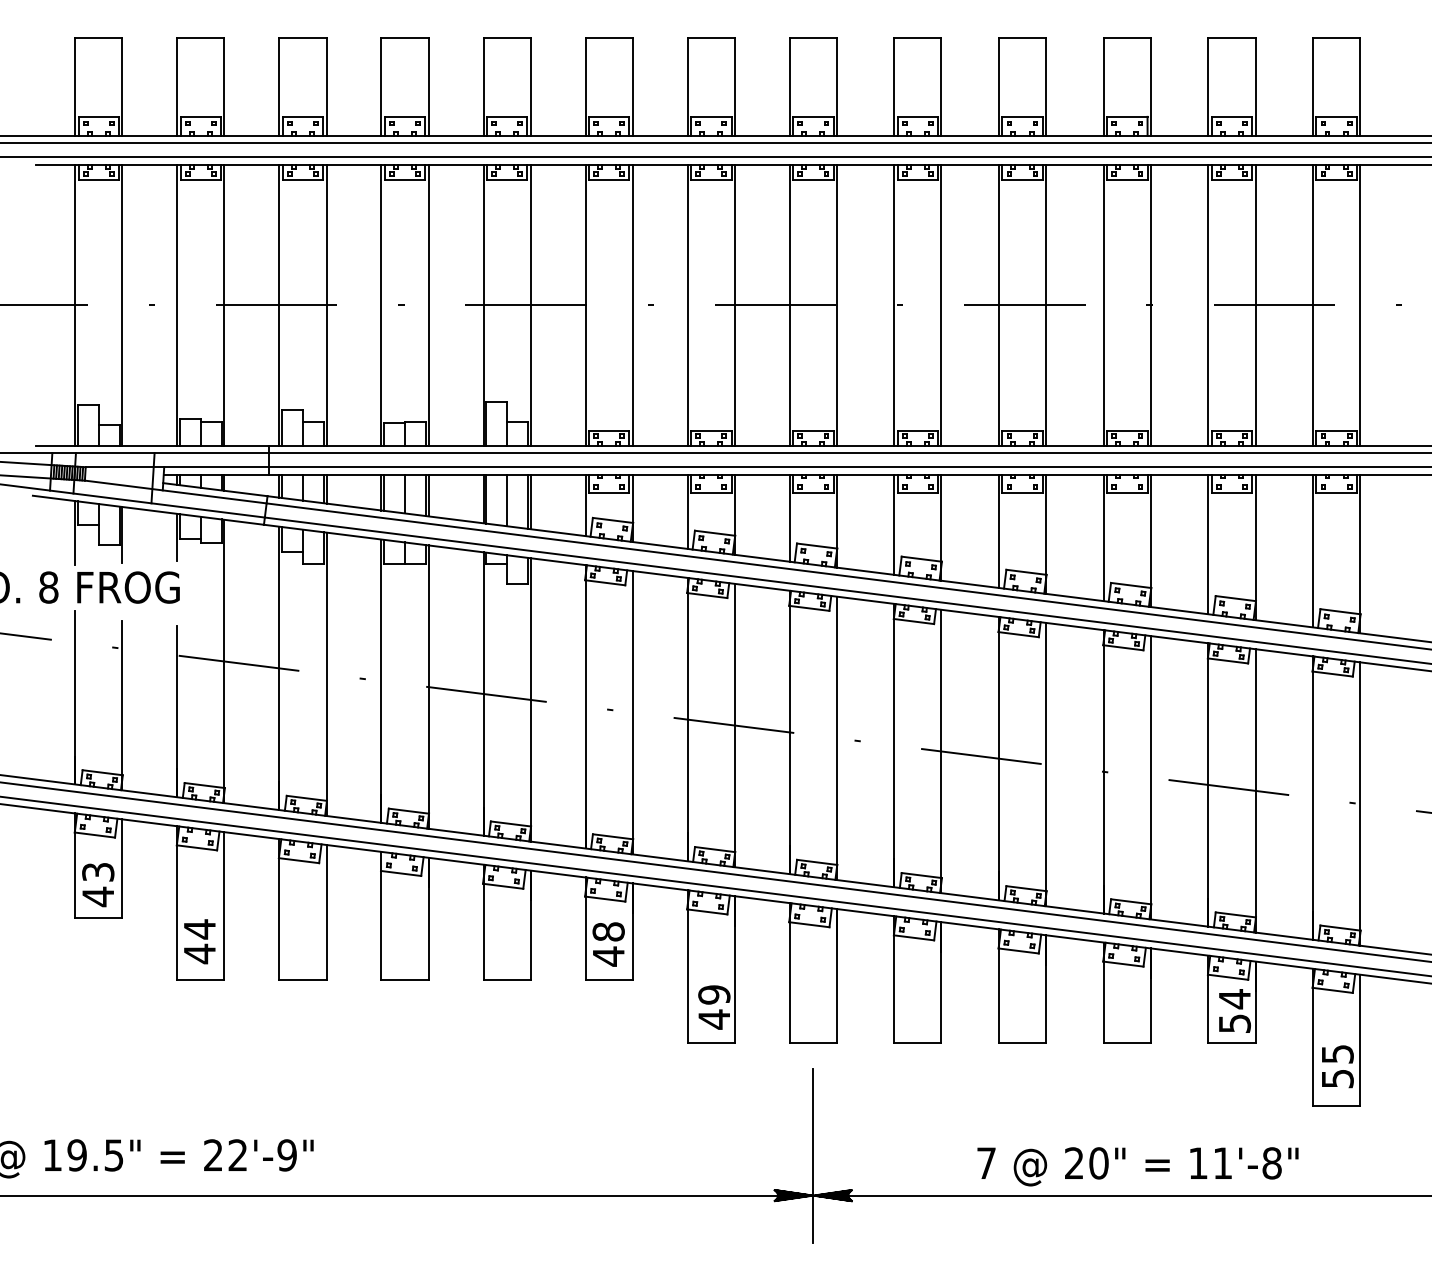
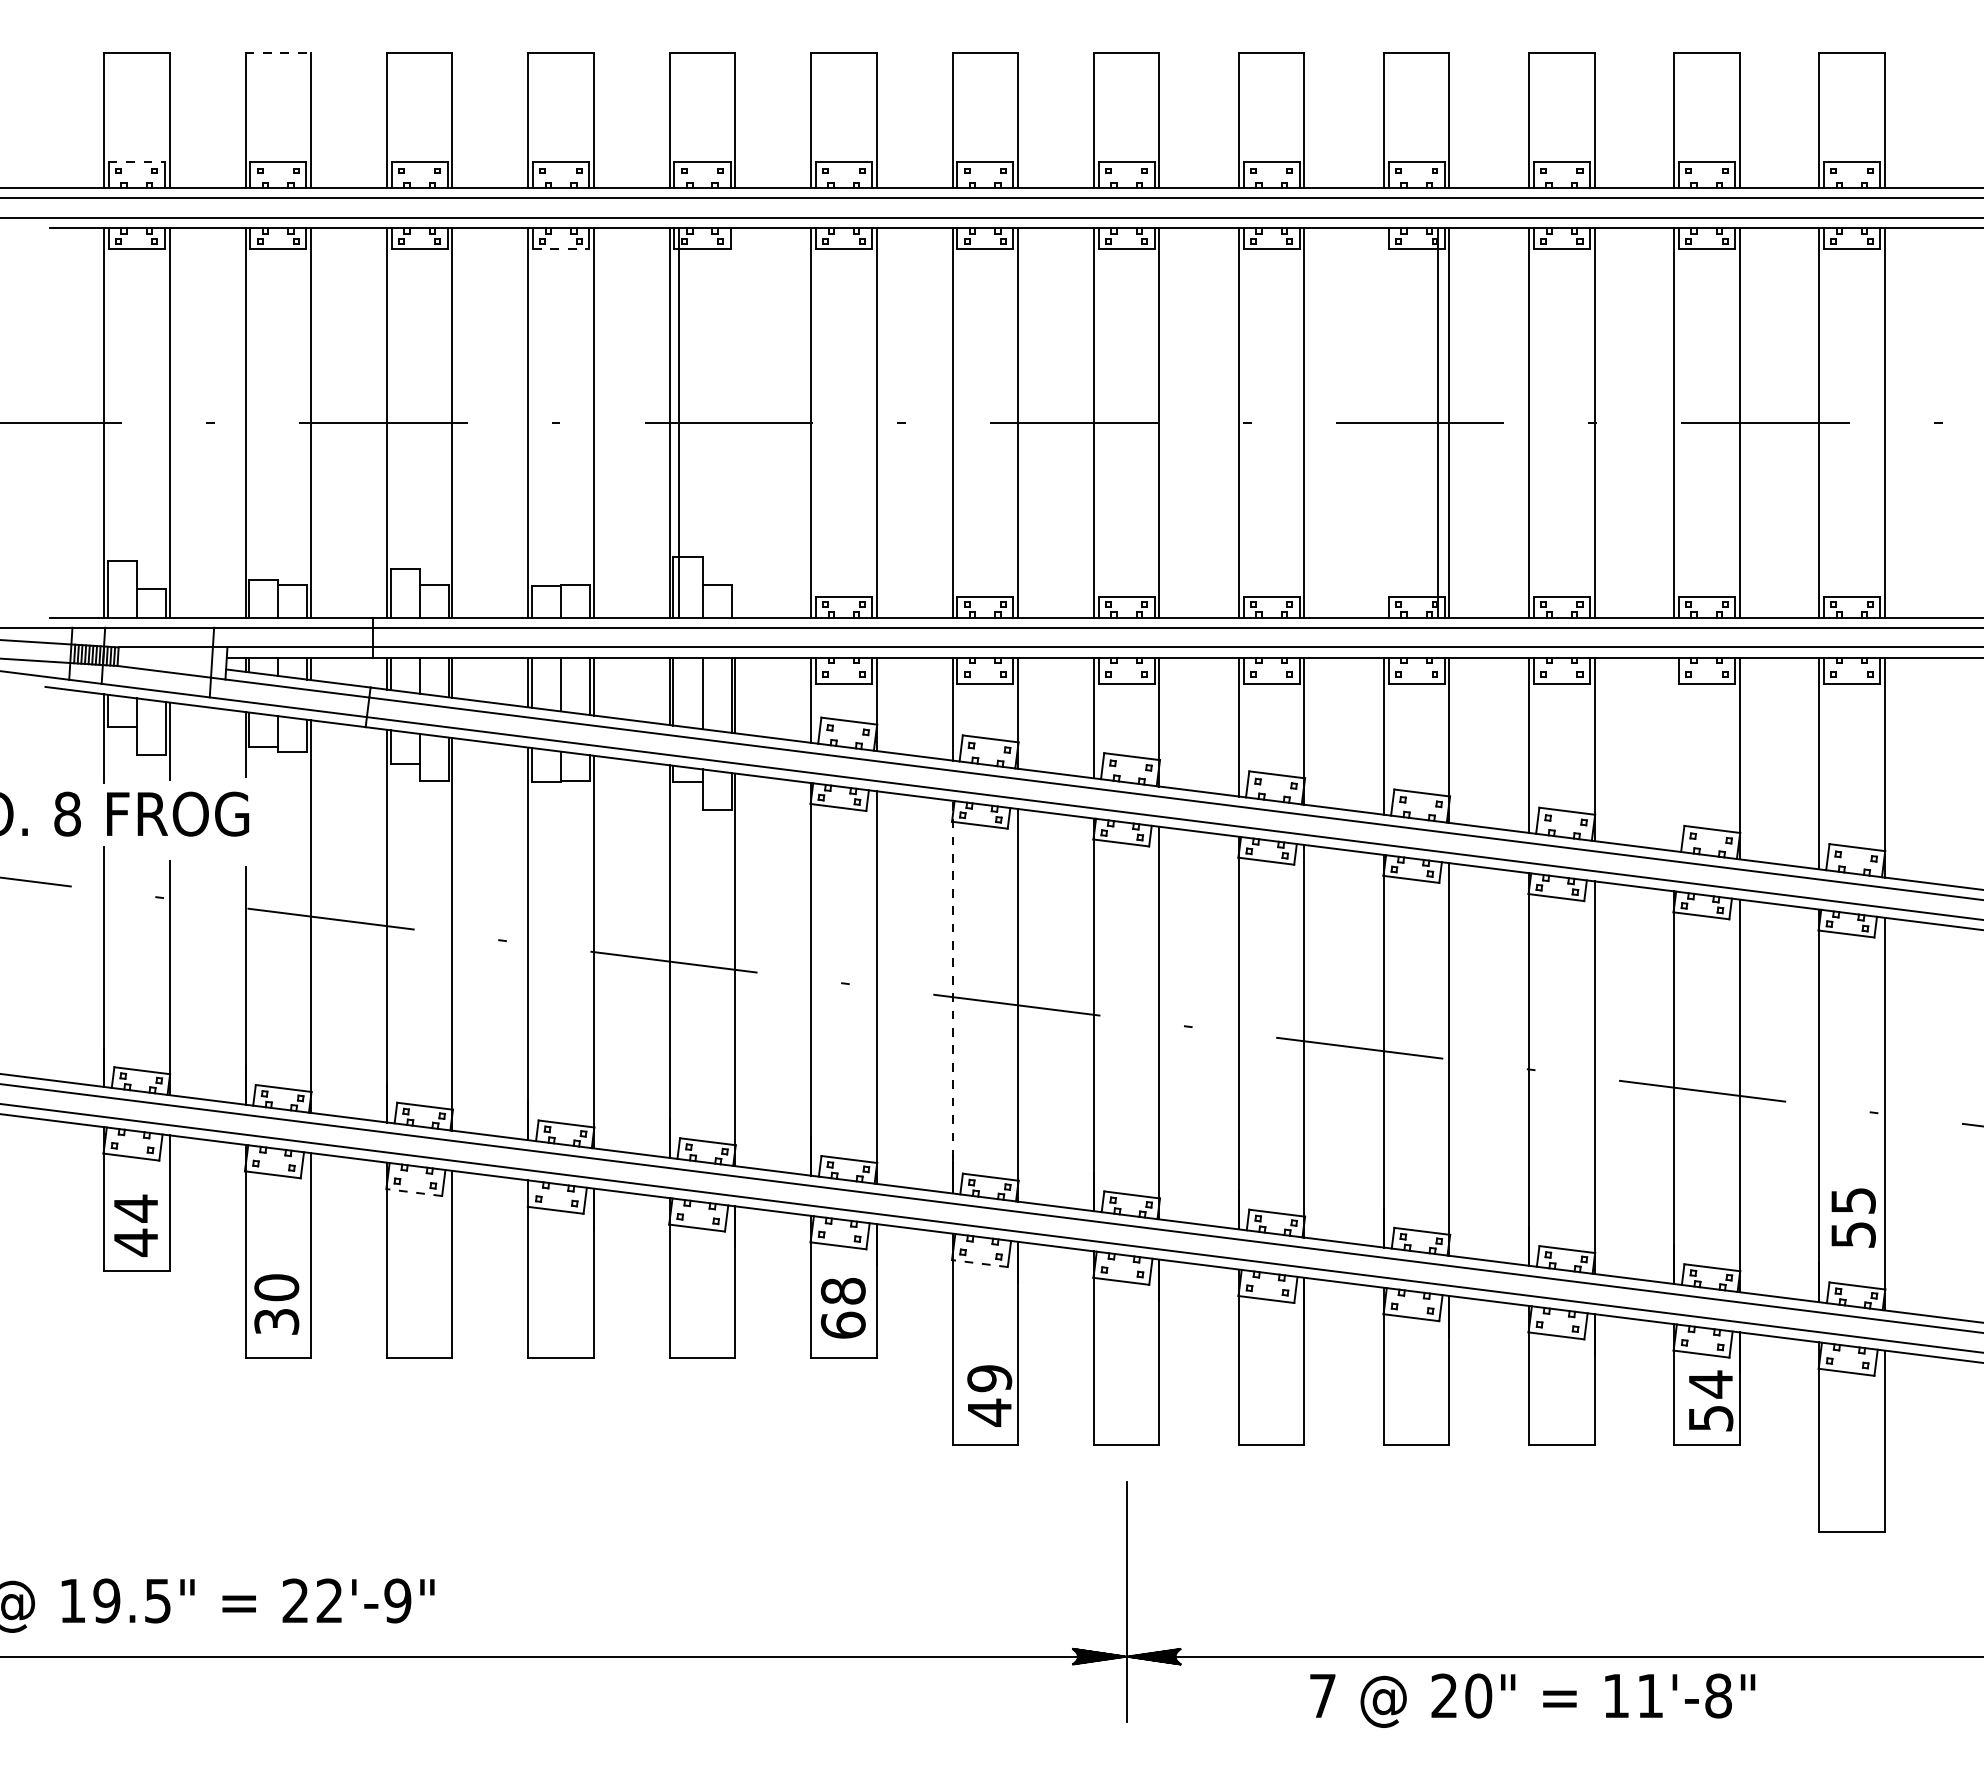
line: (201, 38) -> (278, 53), solid -> dashed
line: (99, 116) -> (137, 161), solid -> dashed
line: (405, 179) -> (561, 248), solid -> dashed
line: (530, 304) -> (679, 422), moved
line: (999, 304) -> (1438, 422), moved
line: (1208, 544) -> (1674, 754), removed
line: (687, 719) -> (952, 996), solid -> dashed
line: (298, 860) -> (413, 1192), solid -> dashed
text: (97, 872) -> (135, 1208), 43 -> 44
line: (706, 911) -> (979, 1263), solid -> dashed
text: (199, 941) -> (276, 1304), 44 -> 30
text: (608, 956) -> (842, 1325), 48 -> 68
text: (1337, 1066) -> (1853, 1217), moved
text: (1137, 1166) -> (1532, 1700), moved

